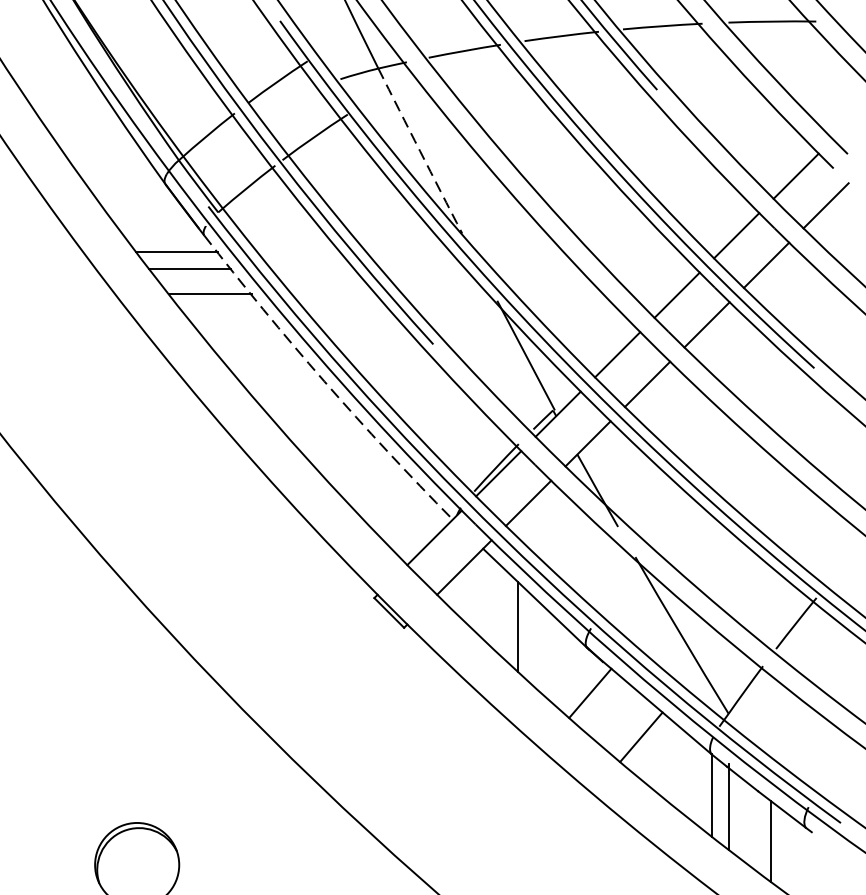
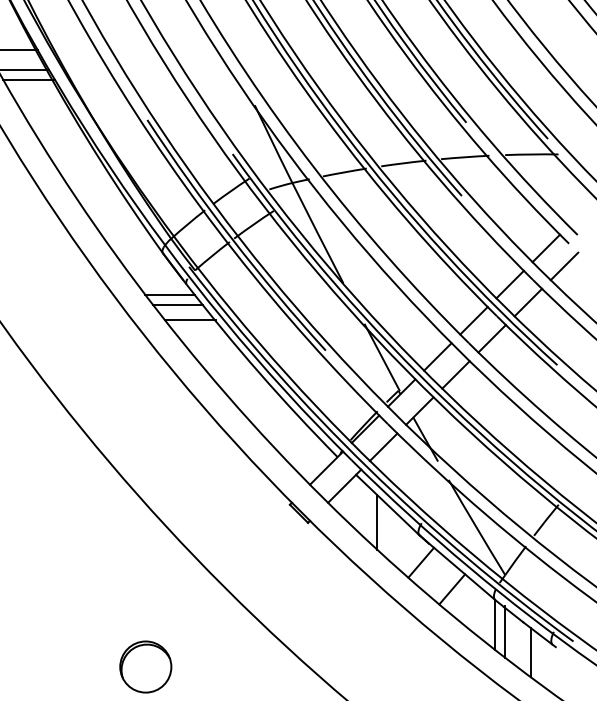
arc: (419, 151) -> (317, 233), dashed -> solid
arc: (324, 382) -> (259, 373), dashed -> solid

